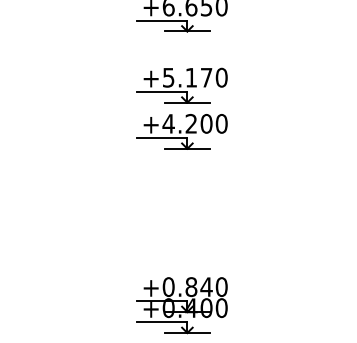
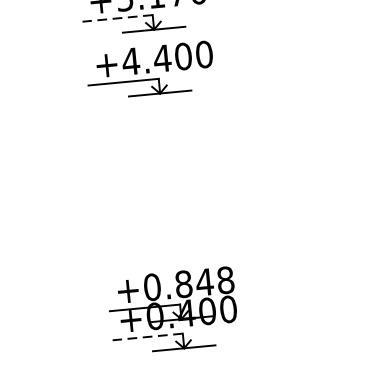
line: (161, 92) -> (116, 19), solid -> dashed
text: (191, 123) -> (162, 58), +4.200 -> +4.400
text: (221, 286) -> (225, 279), +0.840 -> +0.848
line: (161, 322) -> (147, 337), solid -> dashed

